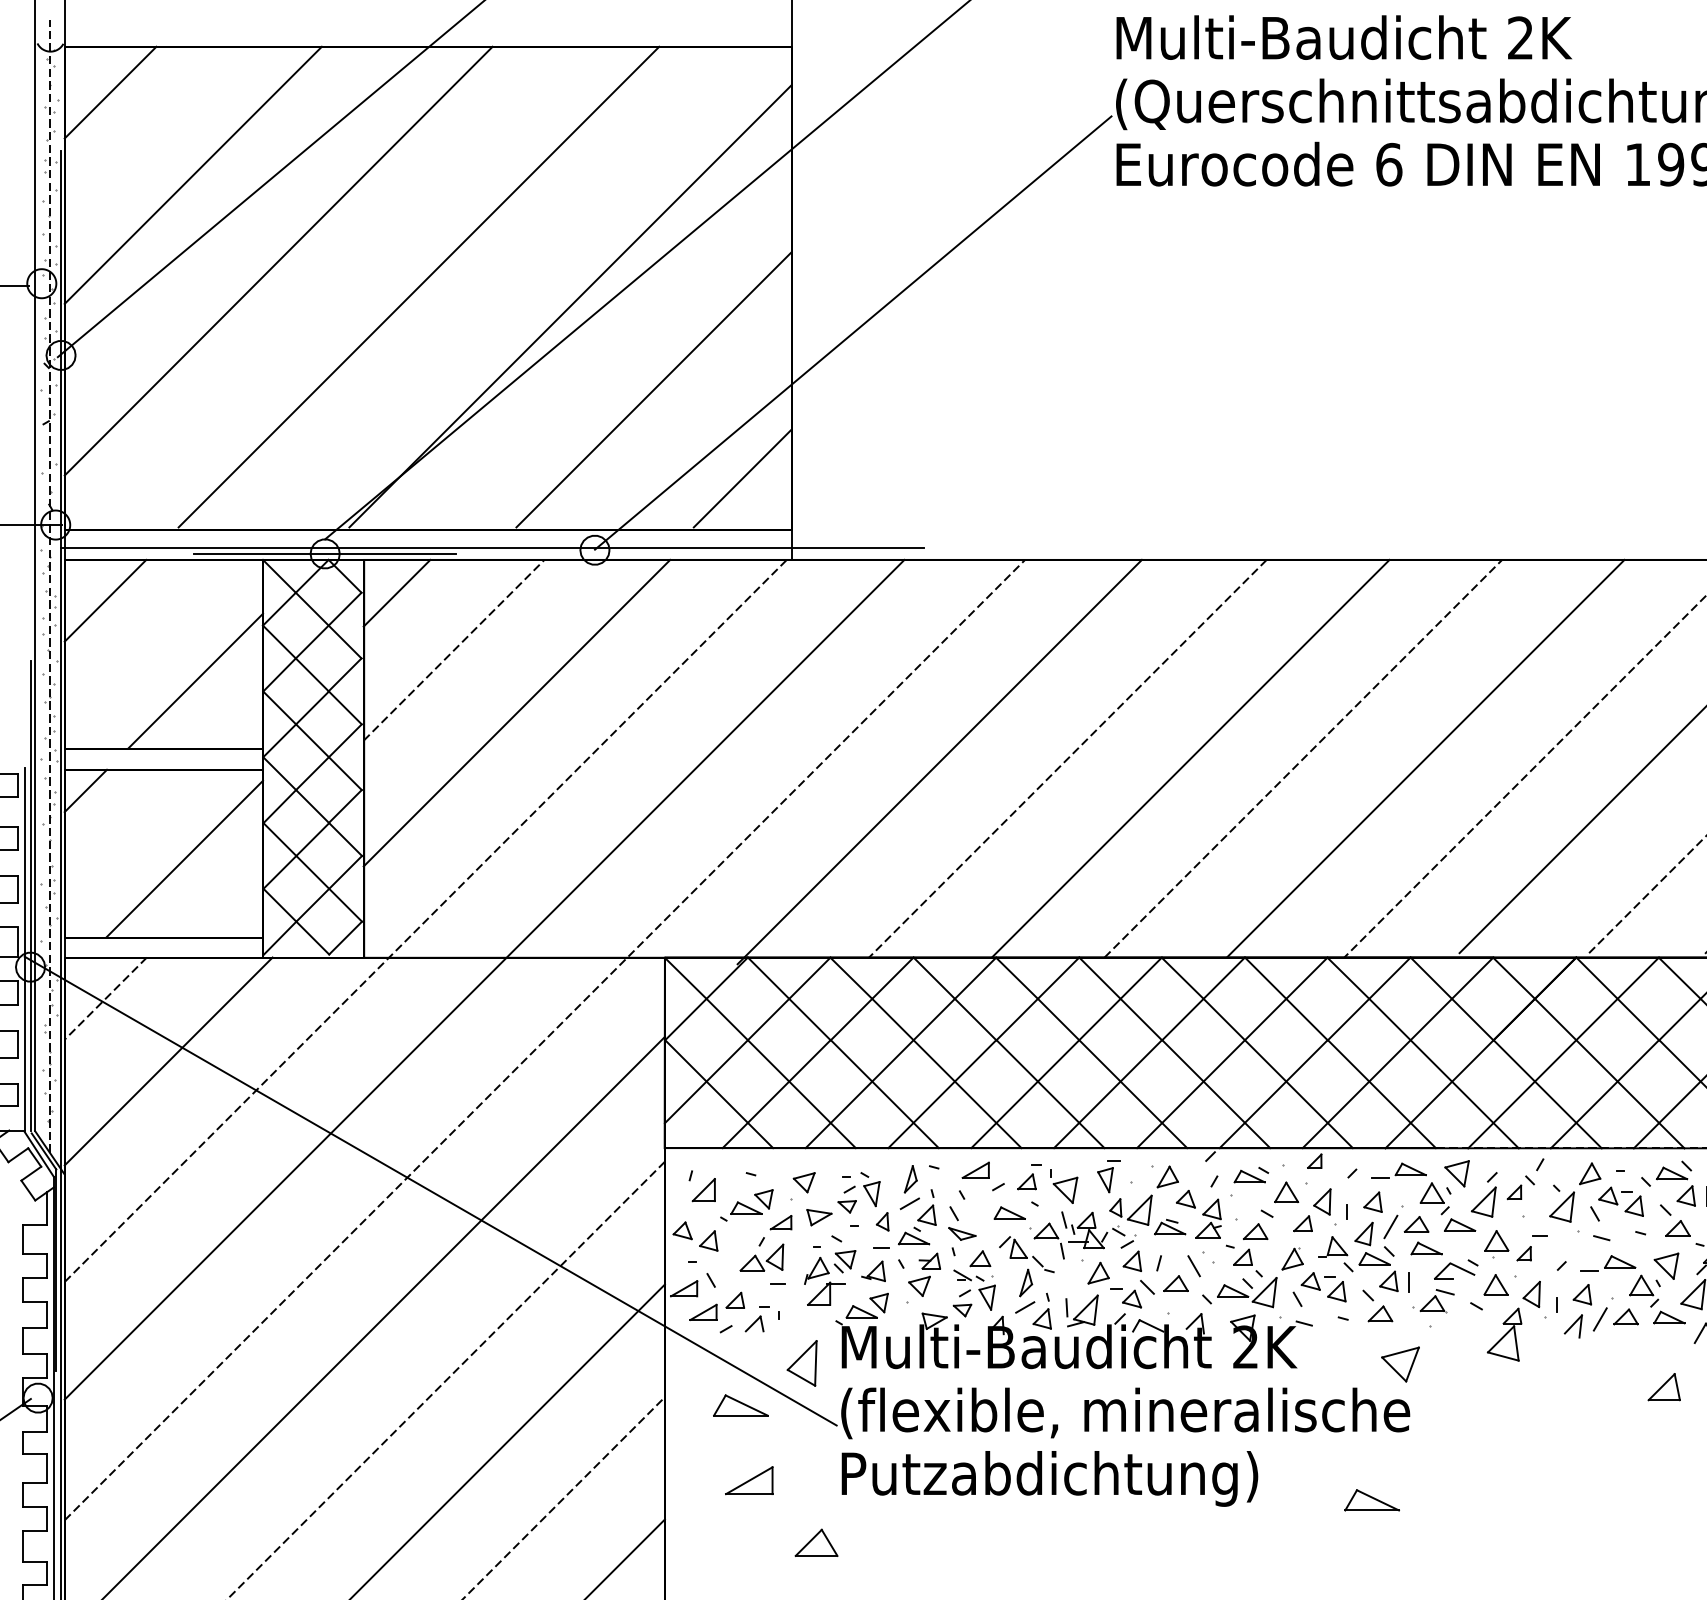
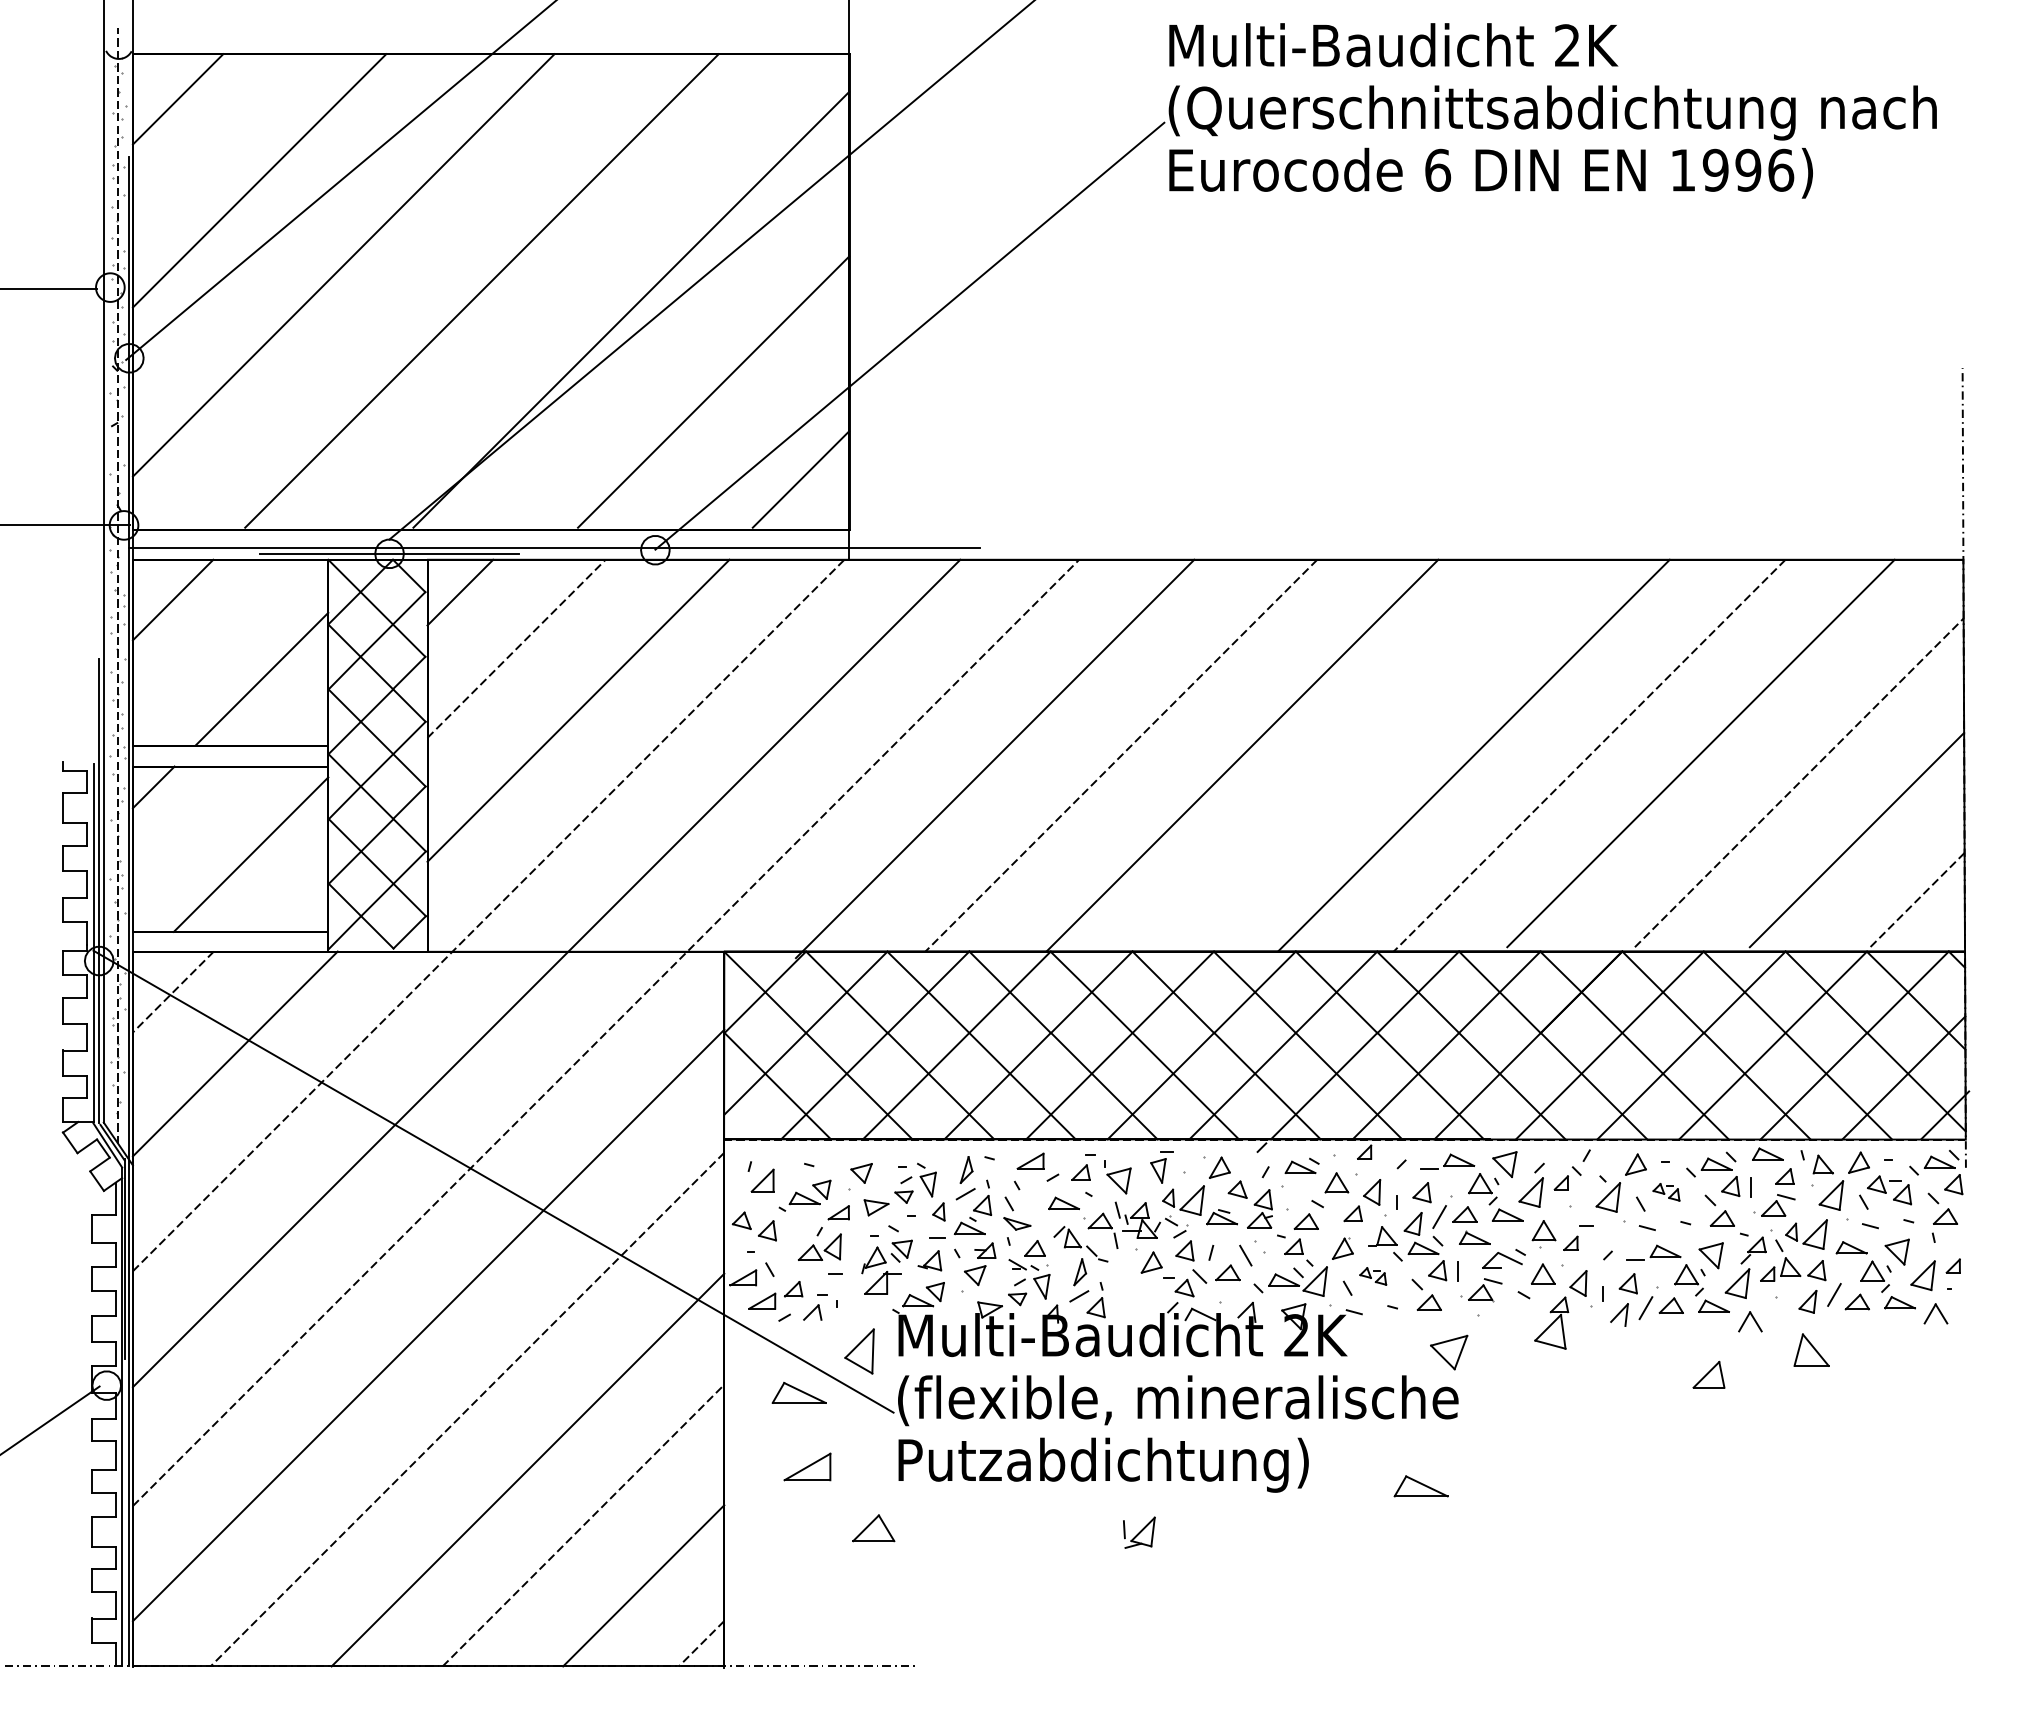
line: (1303, 758) -> (1353, 755), removed
part: (1621, 1202) -> (1666, 1192), size x0.6
part: (1322, 1287) -> (1372, 1276), size x0.6
part: (1082, 1310) -> (1139, 1532), moved

